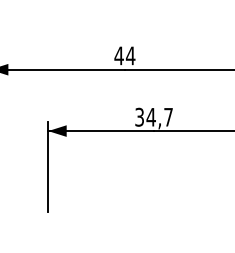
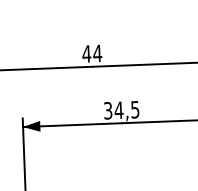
text: (168, 117) -> (135, 109), 34,7 -> 34,5

